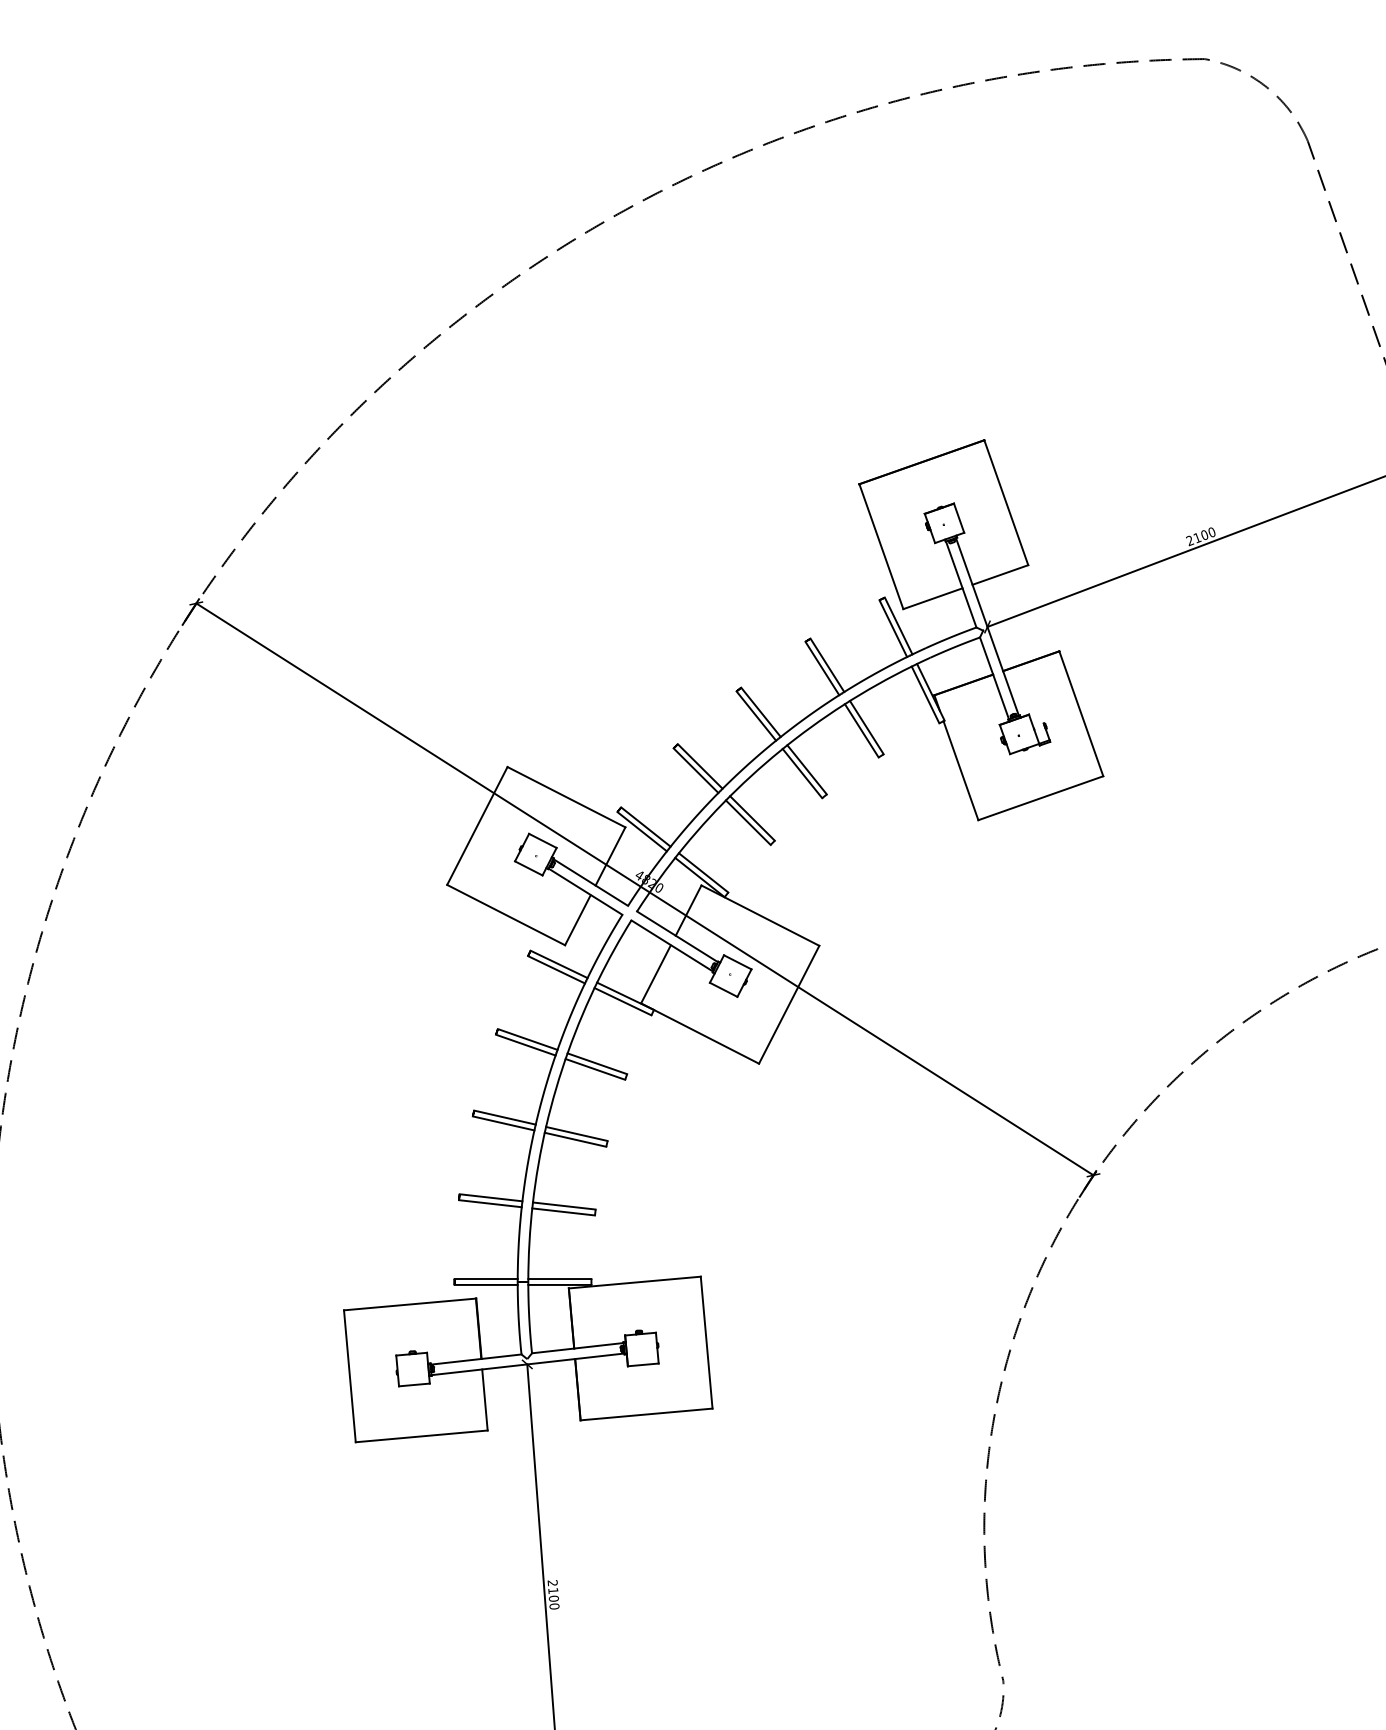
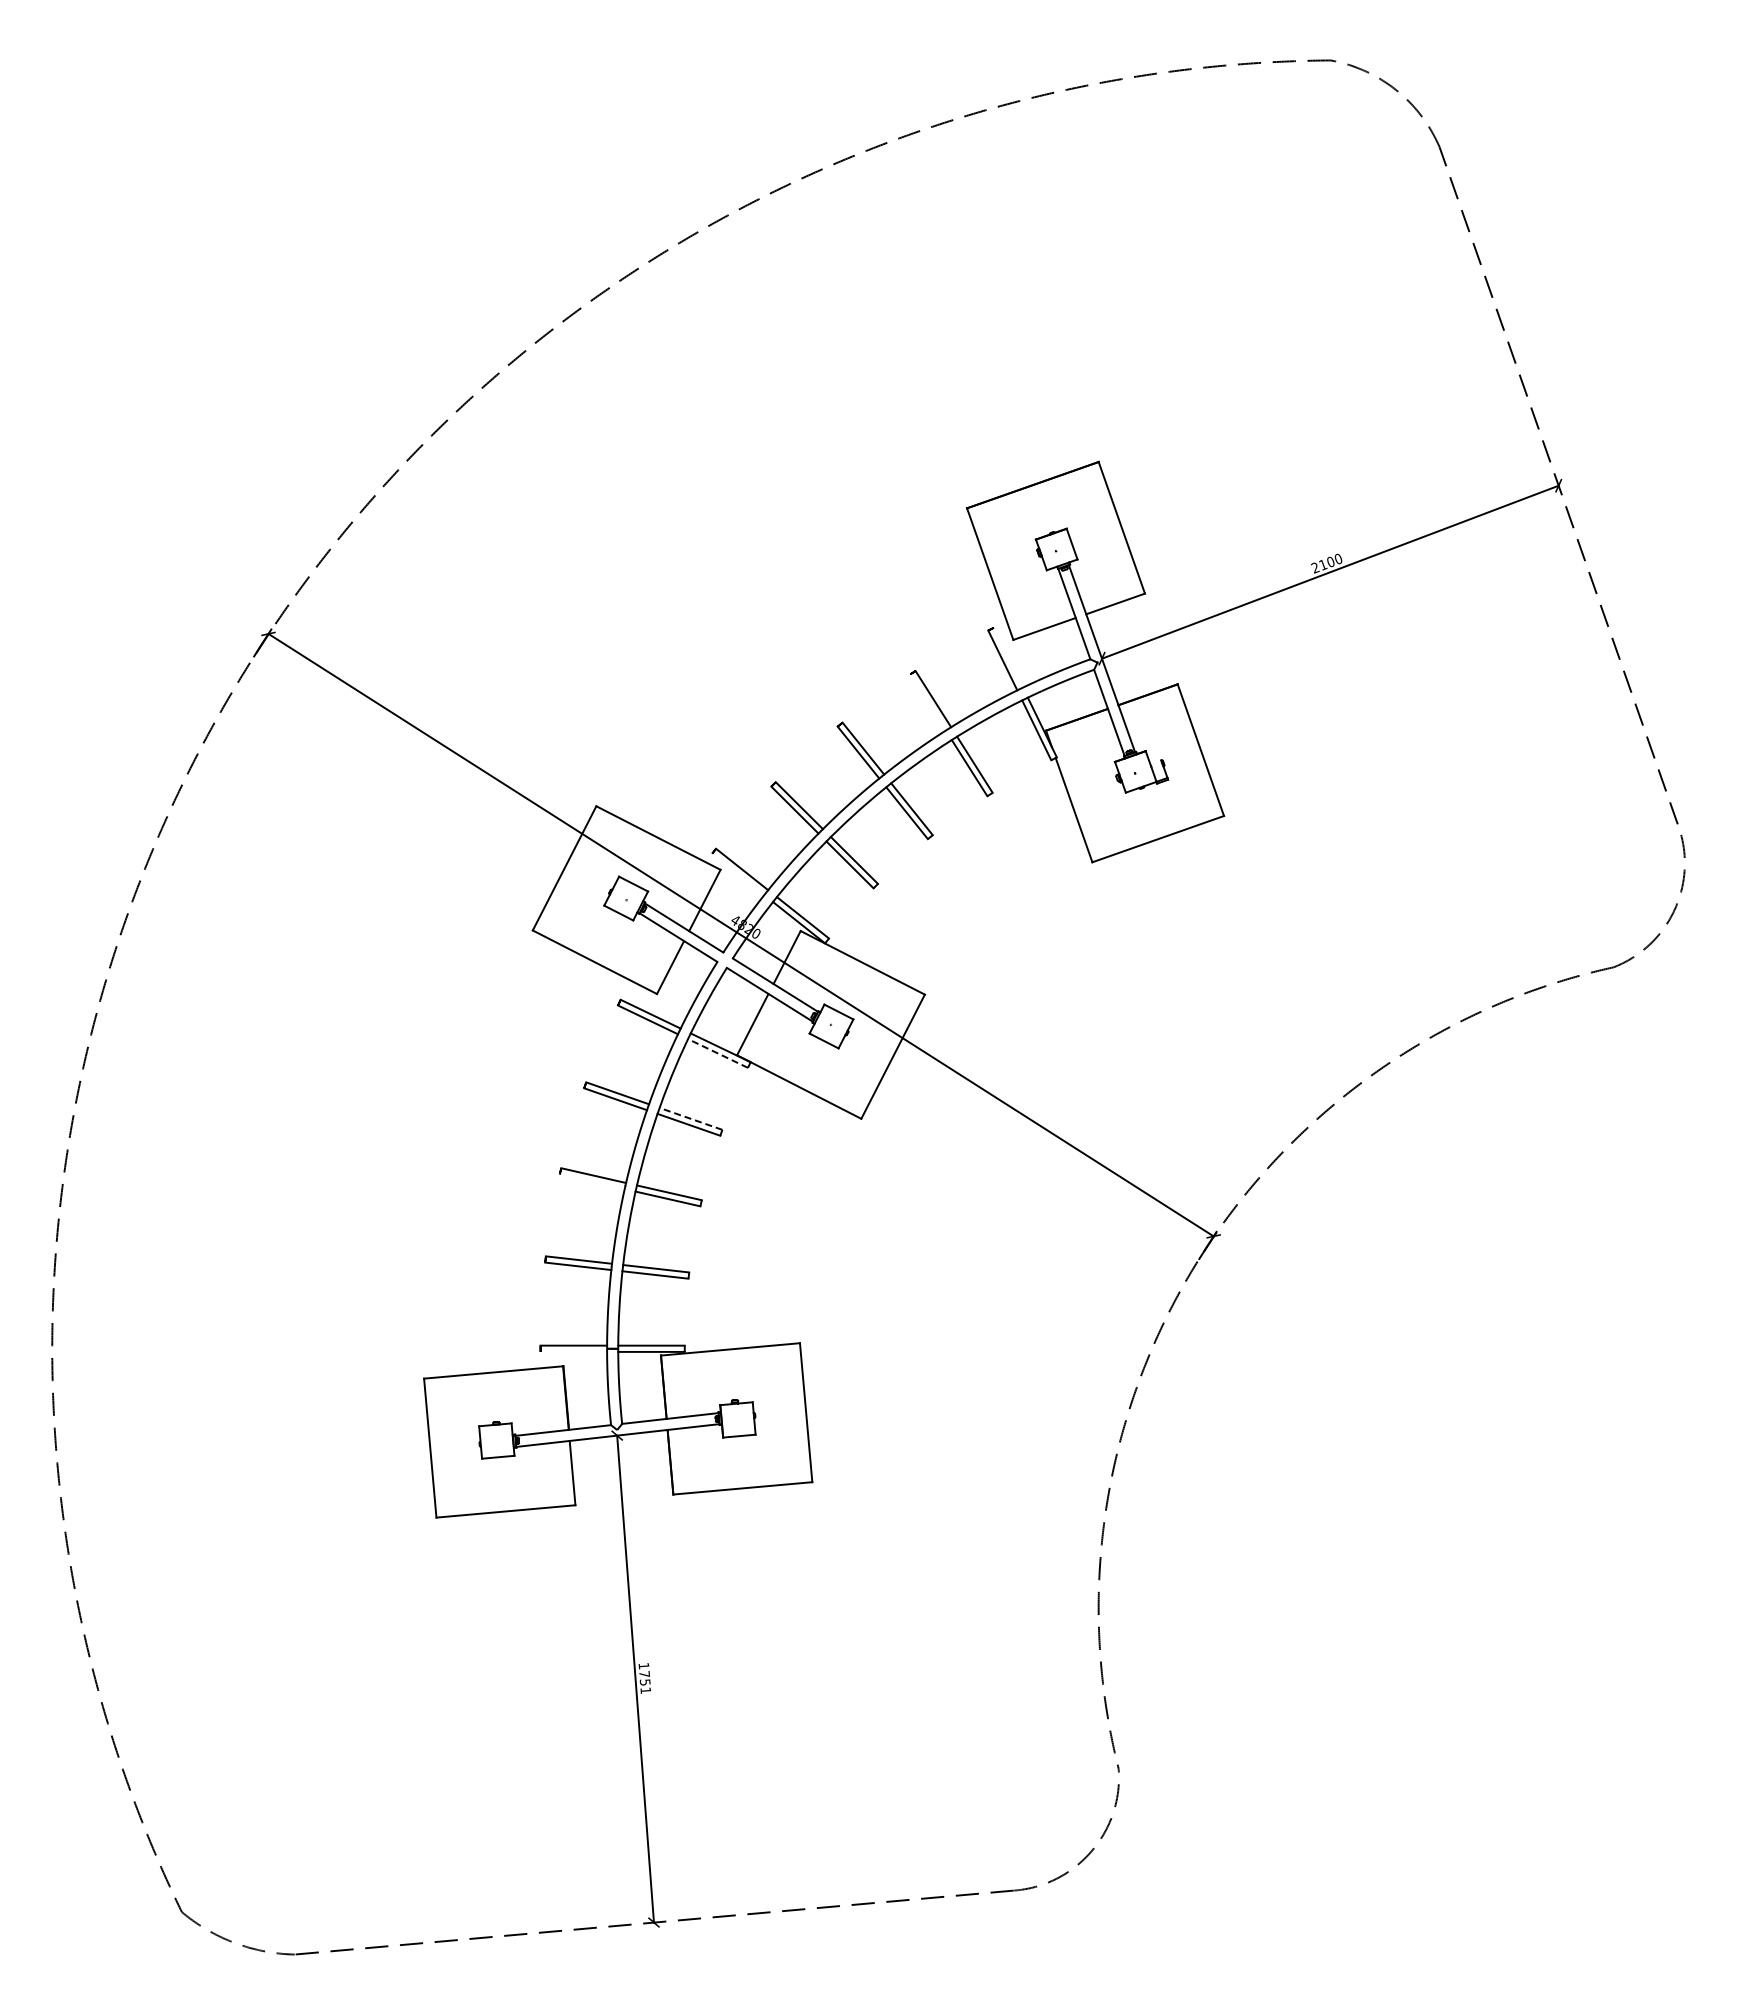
line: (897, 625) -> (1007, 657), removed
line: (821, 668) -> (927, 702), removed
line: (642, 831) -> (738, 874), removed
line: (622, 1001) -> (717, 1053), solid -> dashed
line: (596, 1063) -> (690, 1118), solid -> dashed
line: (502, 1123) -> (591, 1181), removed
line: (485, 1284) -> (573, 1351), removed
text: (553, 1594) -> (644, 1677), 2100 -> 1751

